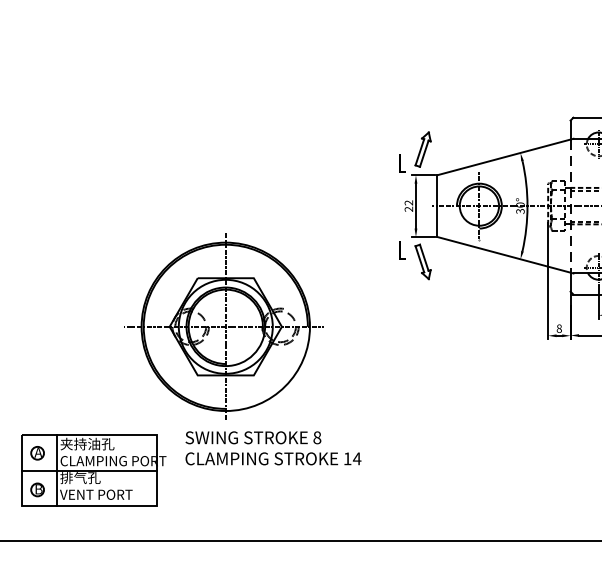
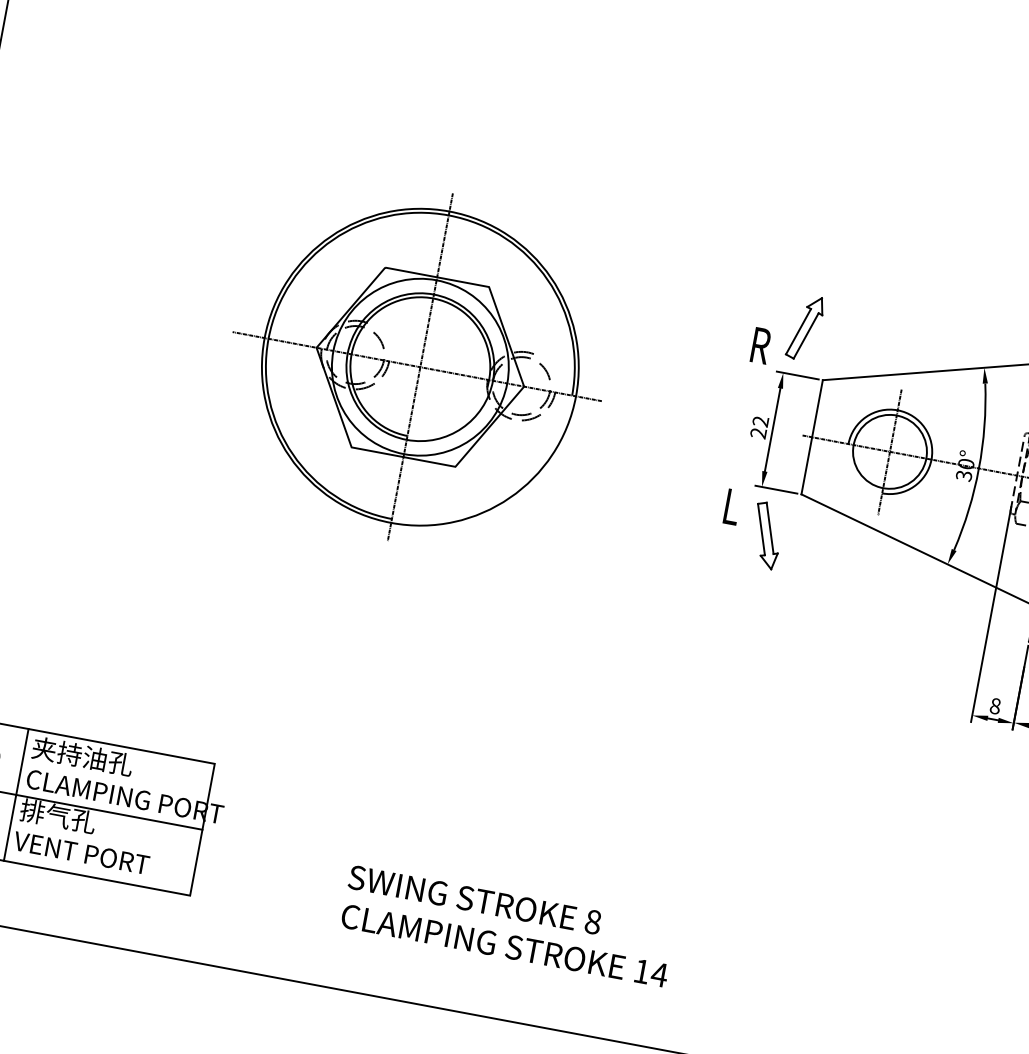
text: (401, 163) -> (760, 346), L -> R
part: (223, 326) -> (416, 365), moved
text: (273, 448) -> (508, 926), moved

